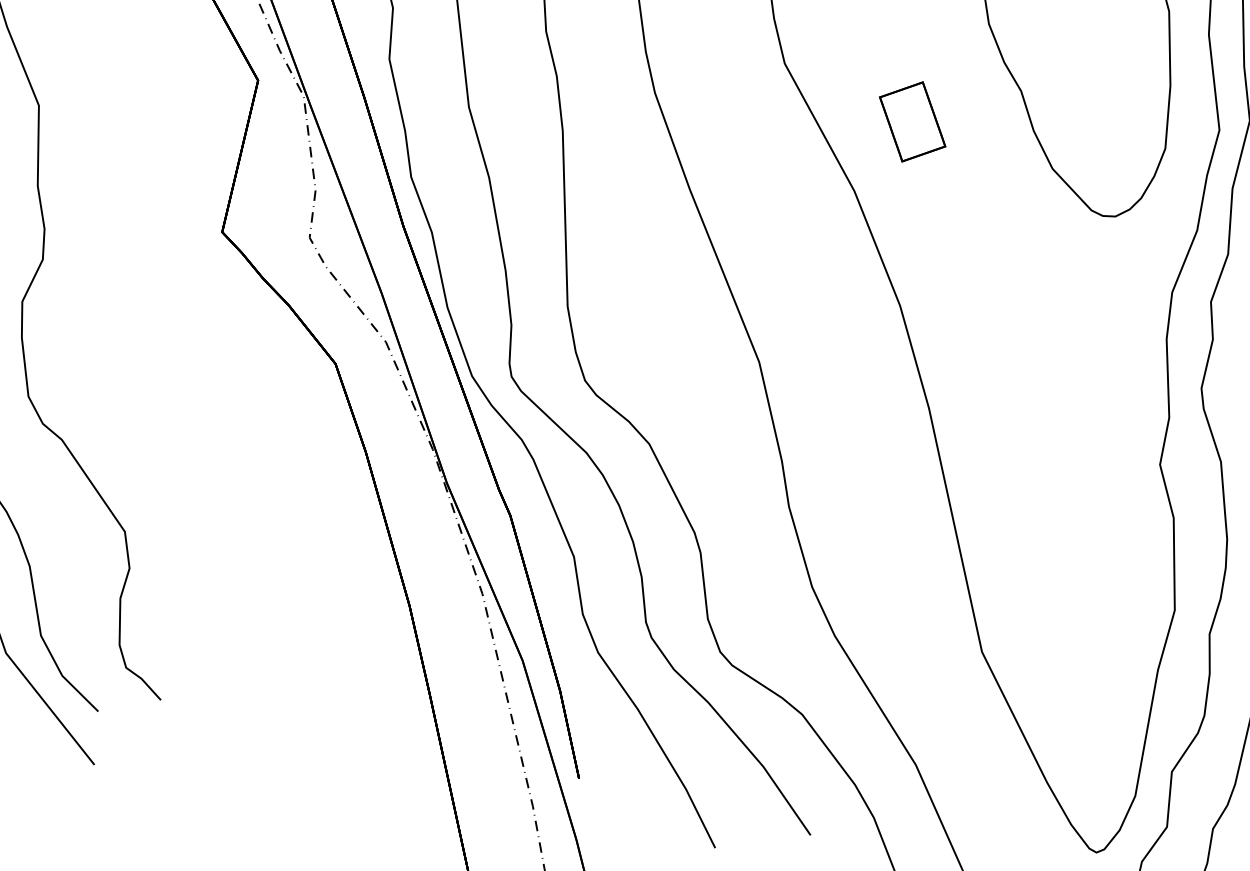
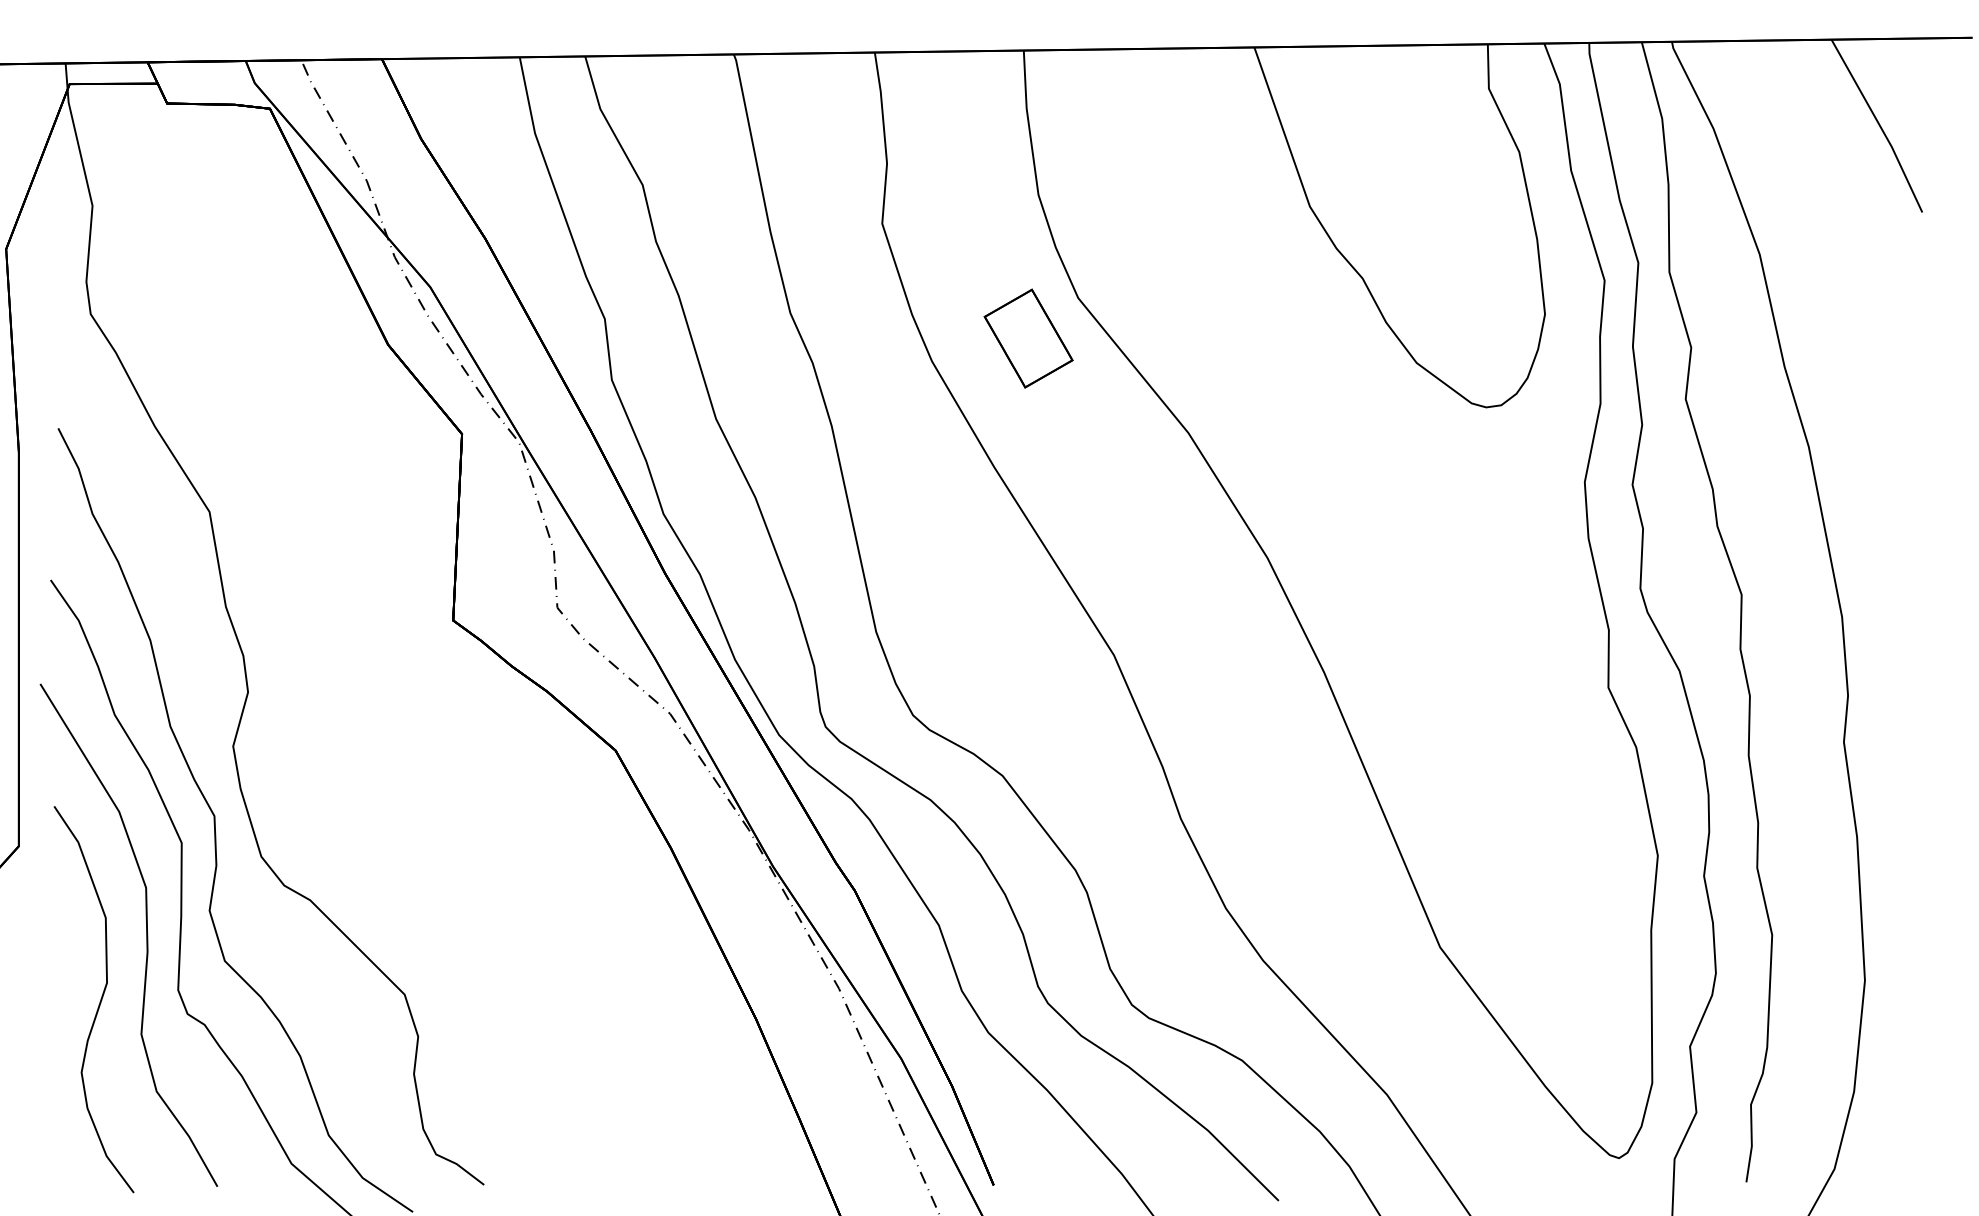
part: (912, 121) -> (1028, 338), moved

